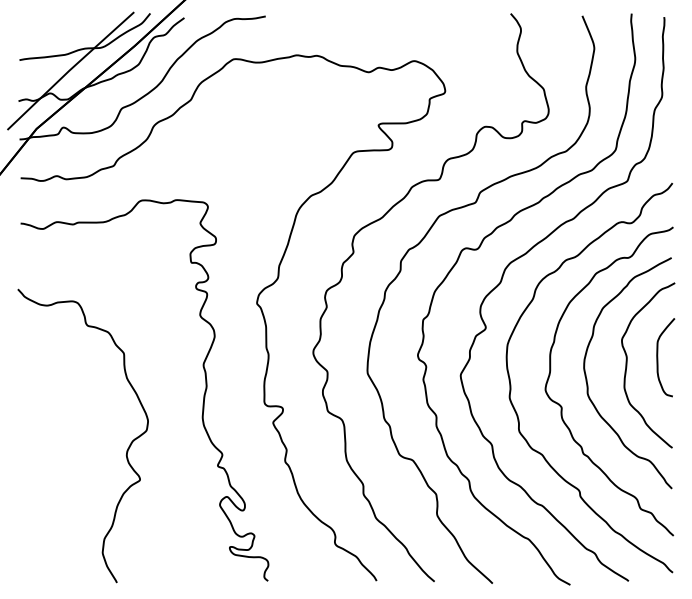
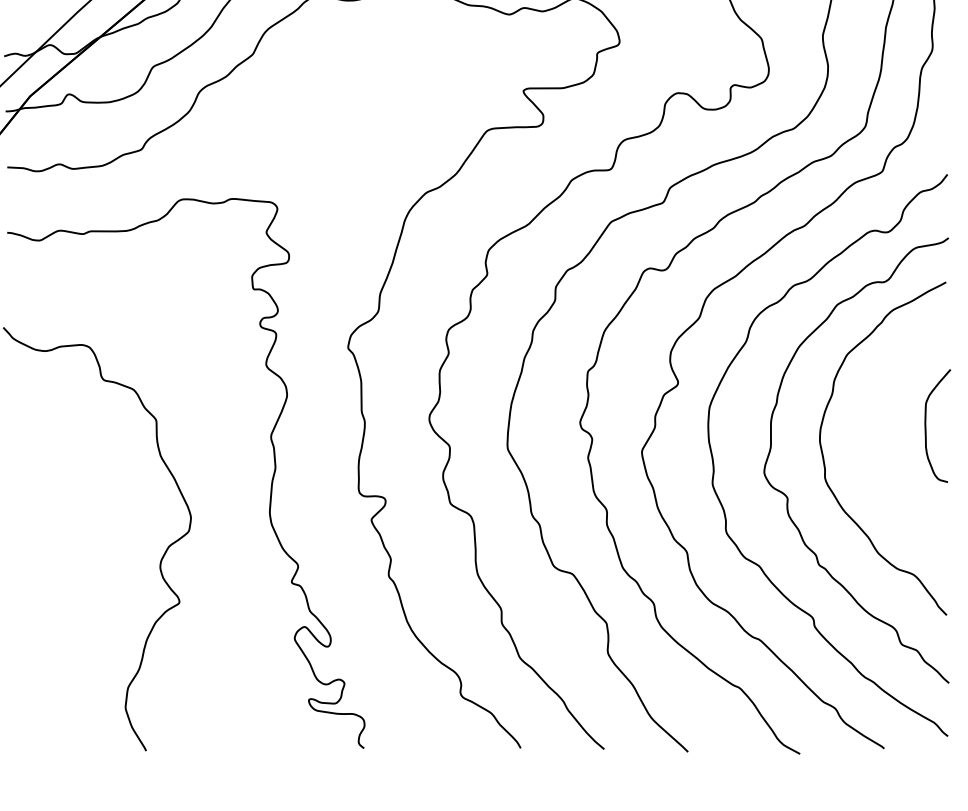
curve: (627, 365) -> (882, 437), removed

